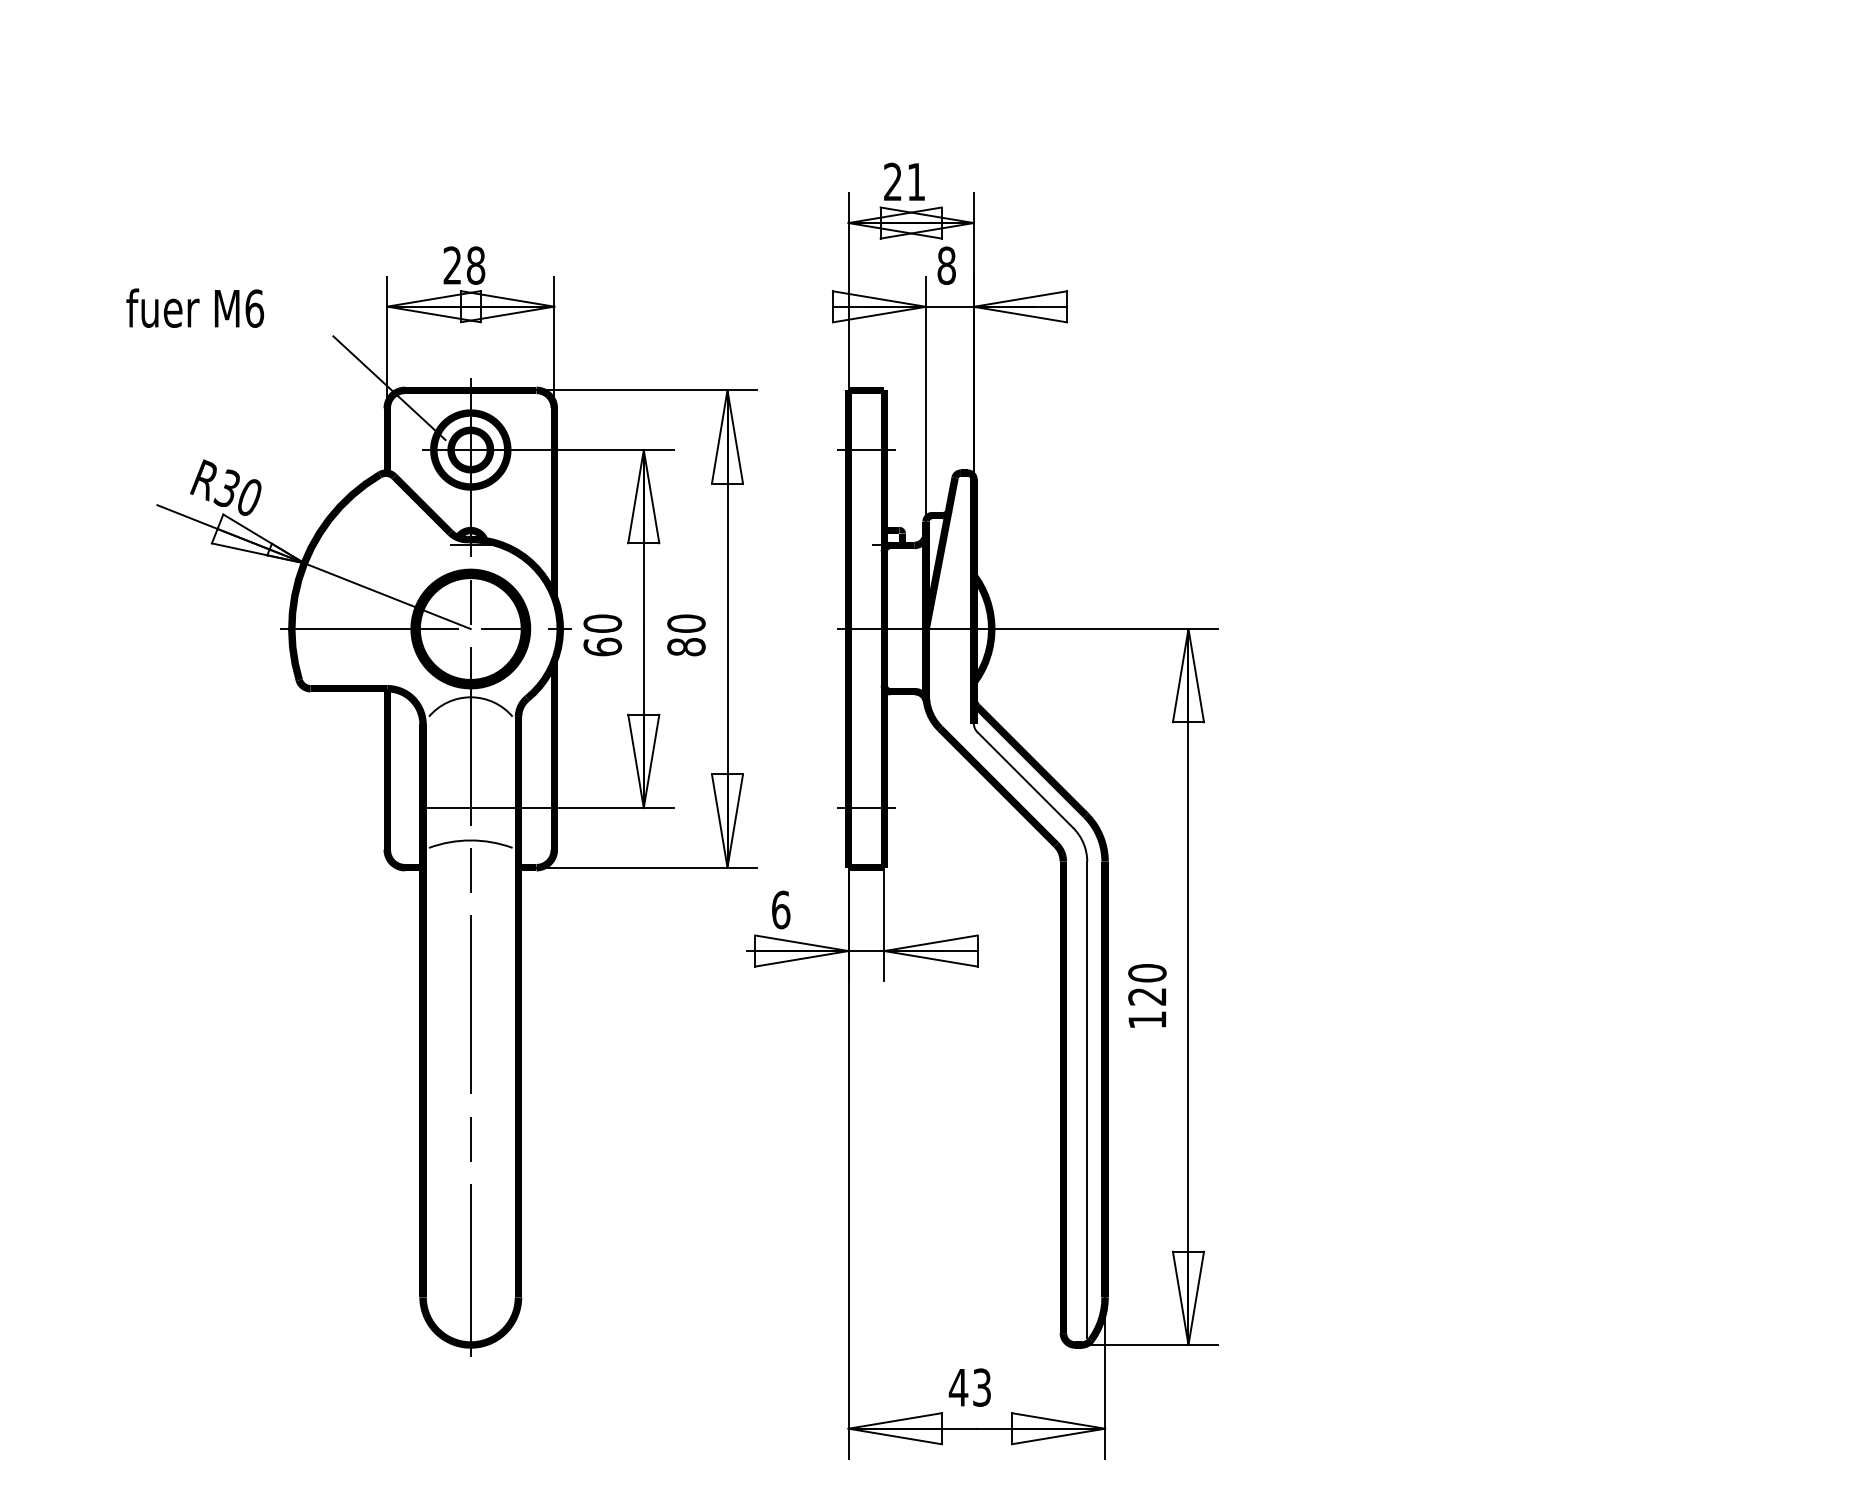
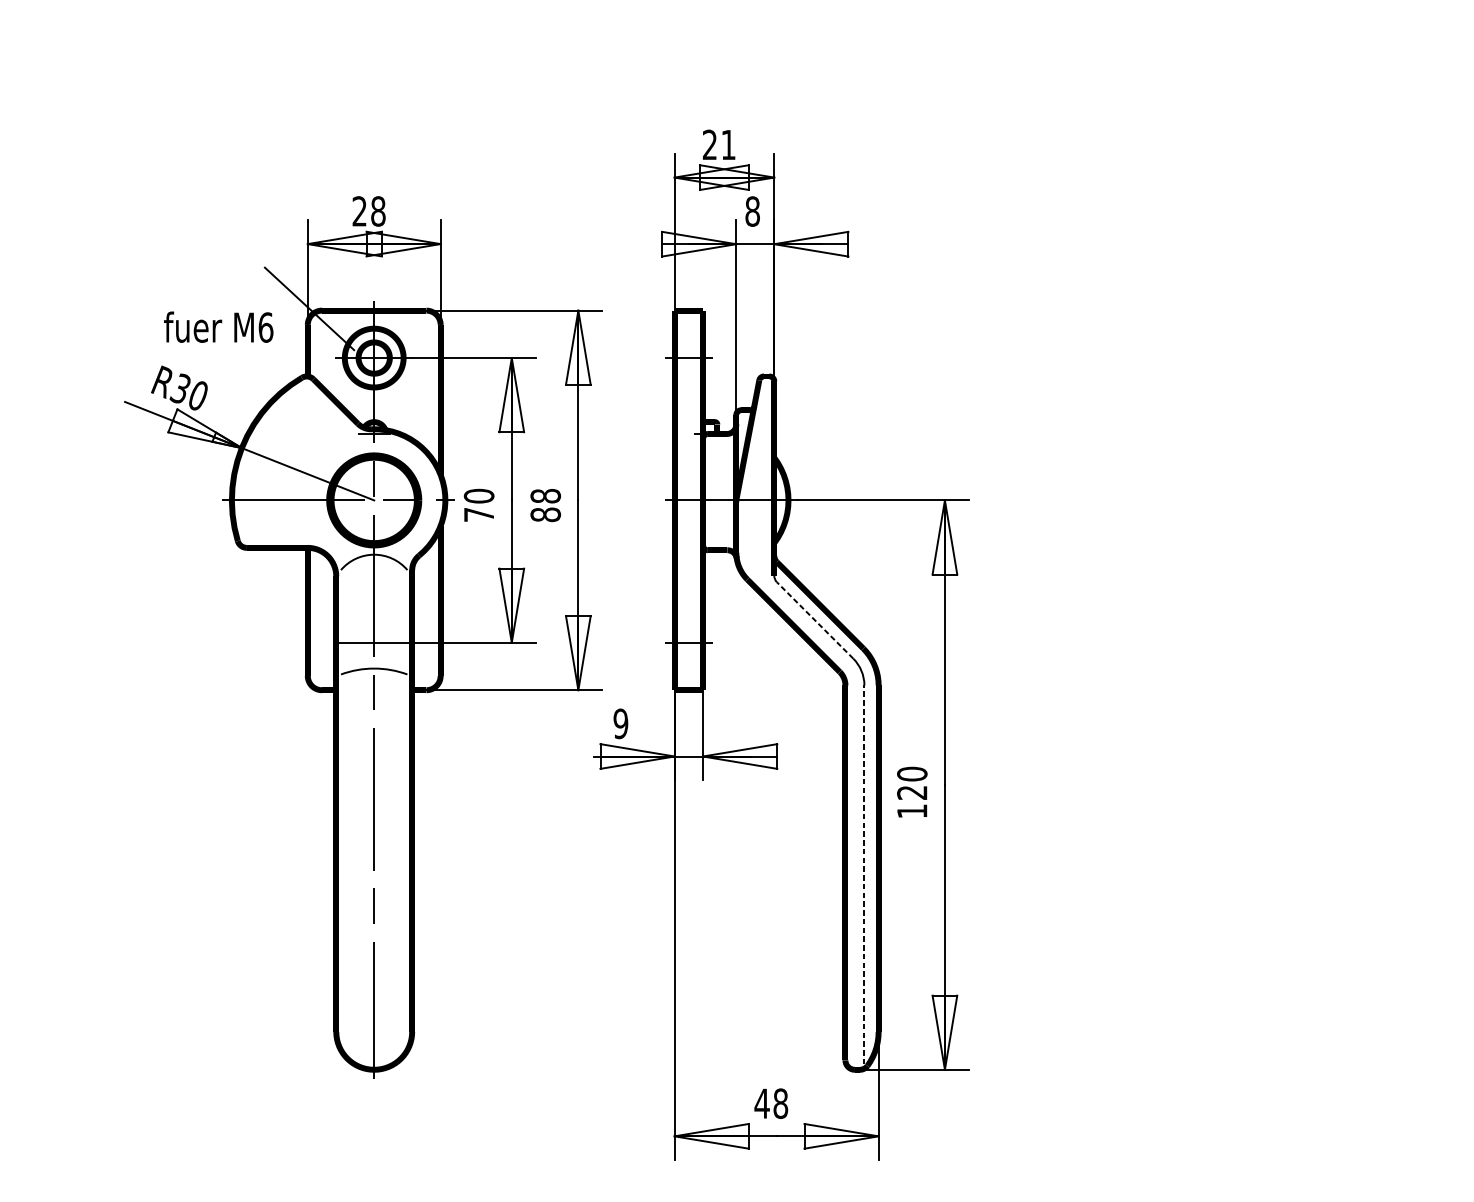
text: (195, 307) -> (218, 326), moved
text: (686, 623) -> (545, 496), 80 -> 88
text: (602, 646) -> (478, 514), 60 -> 70
line: (1025, 780) -> (815, 620), solid -> dashed
text: (780, 909) -> (620, 723), 6 -> 9
line: (1087, 1099) -> (864, 874), solid -> dashed
text: (982, 1387) -> (781, 1103), 43 -> 48

